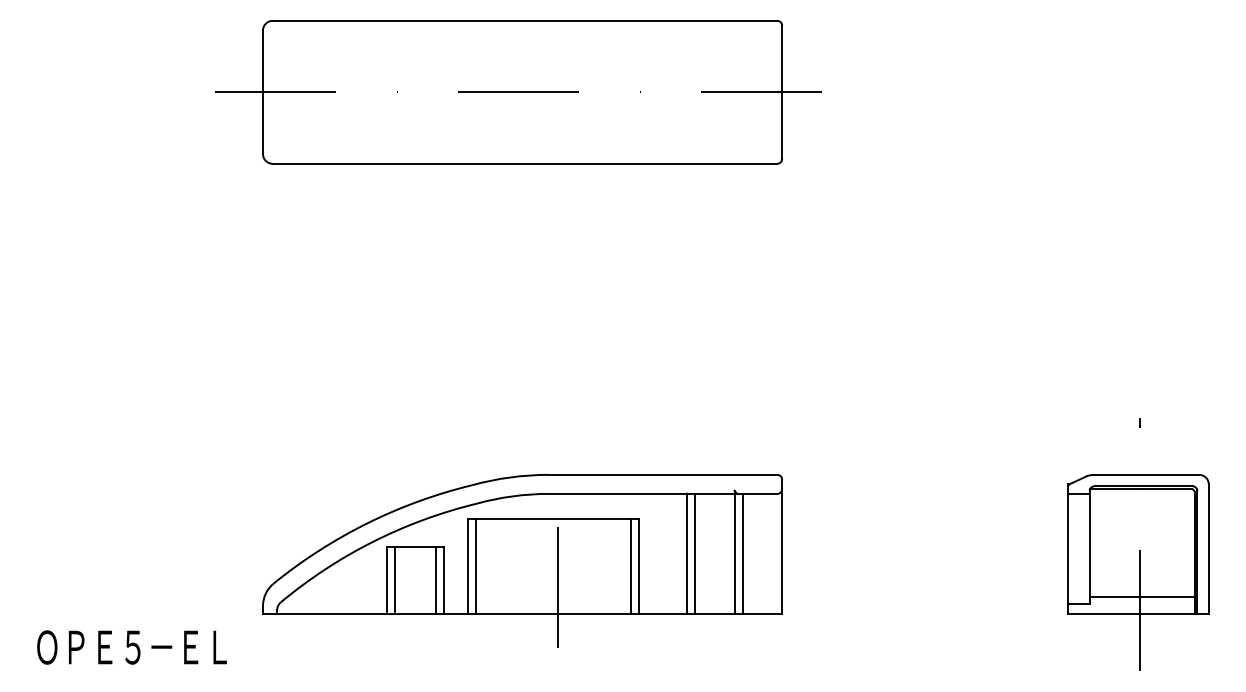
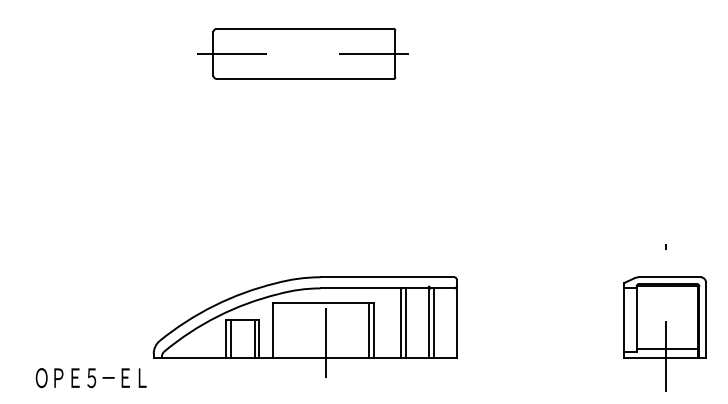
part: (517, 91) -> (302, 53), size x0.6
line: (476, 566) -> (278, 330), removed
text: (130, 648) -> (90, 378), moved

